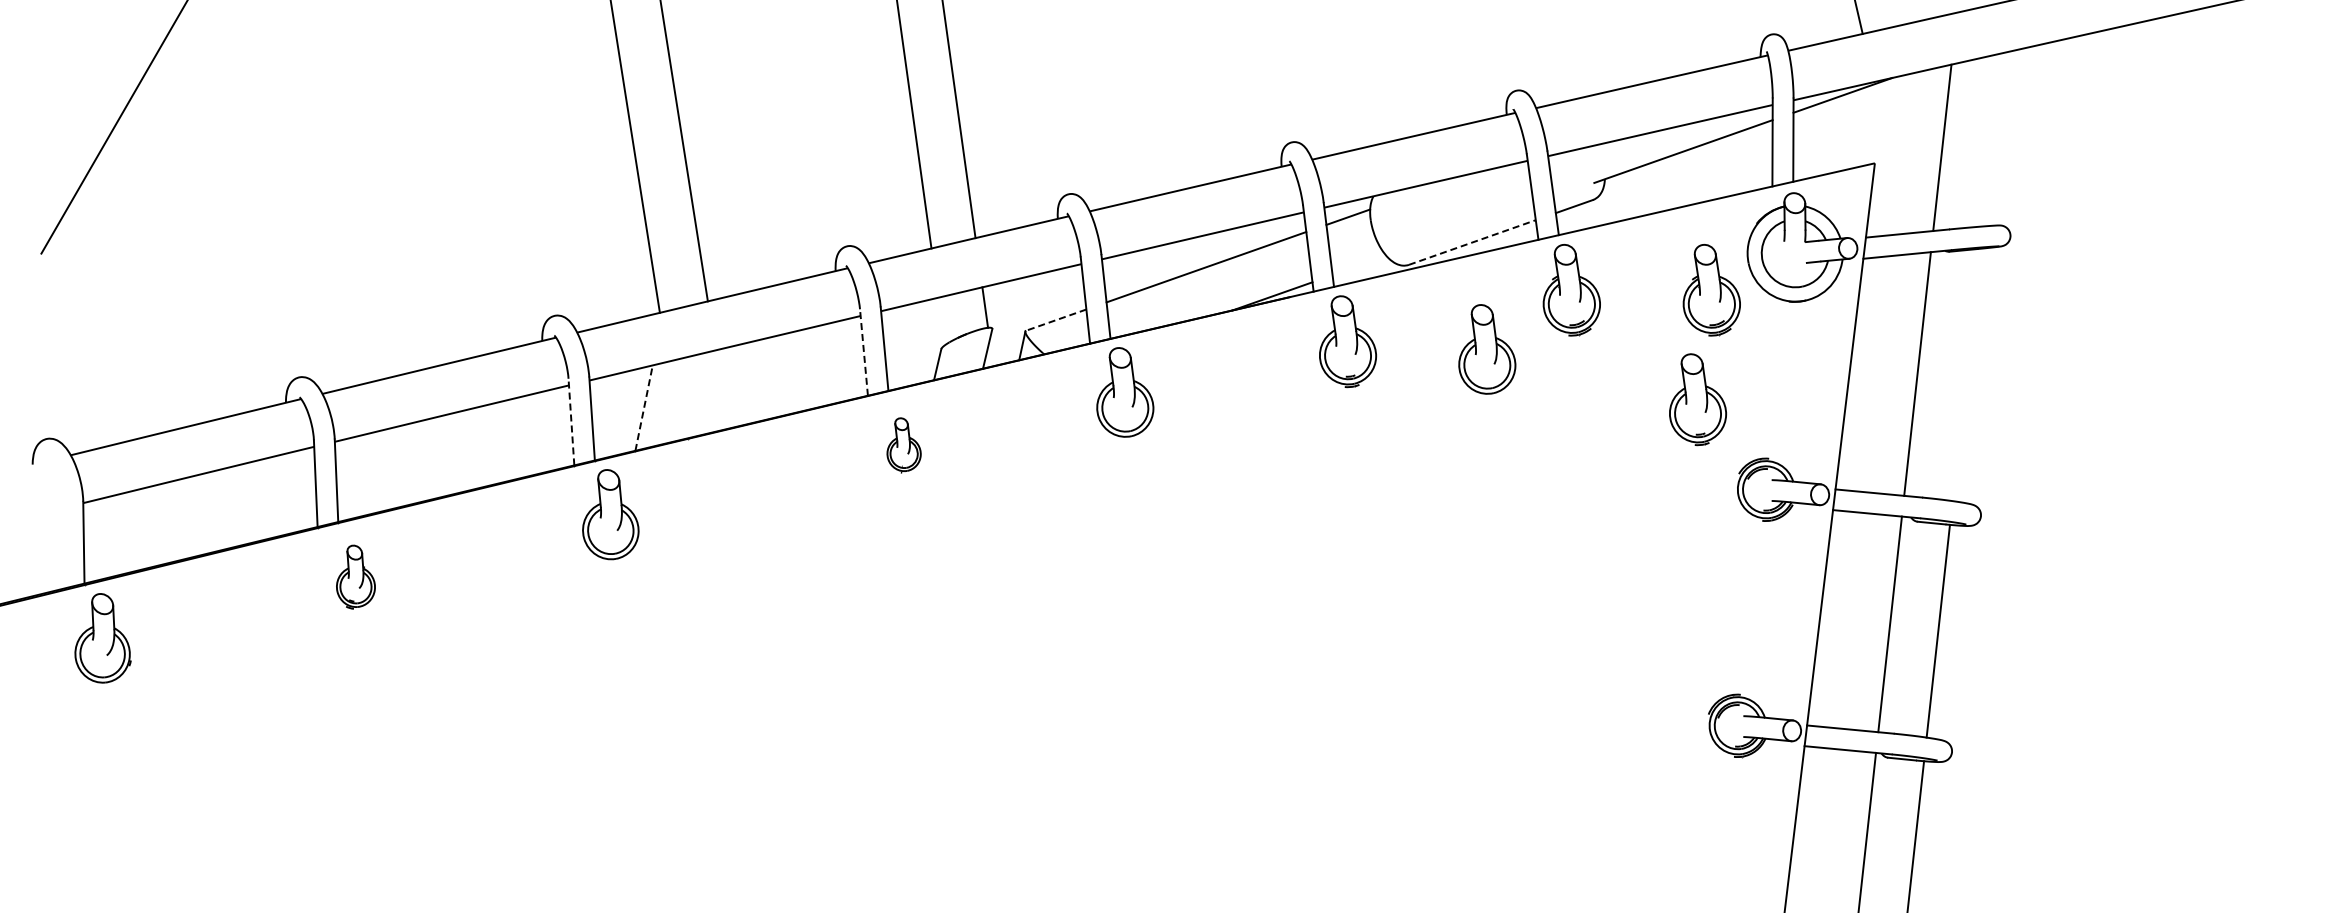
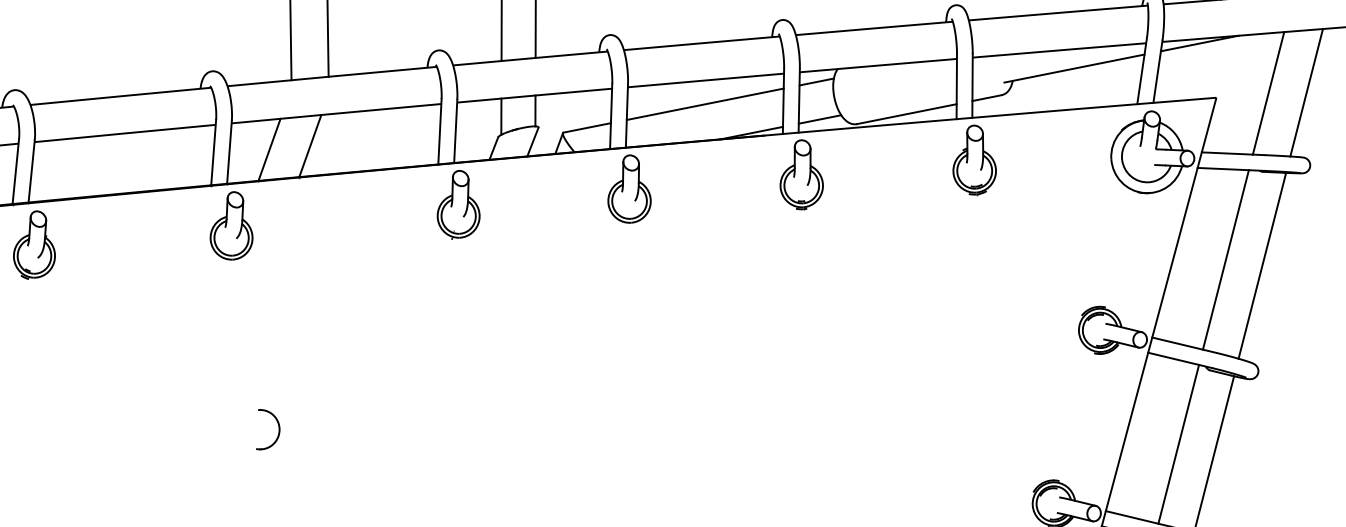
line: (1991, 139) -> (1306, 92), added
line: (1472, 242) -> (906, 114), dashed -> solid
line: (1359, 265) -> (819, 119), added
part: (1711, 290) -> (1080, 175), removed
line: (1056, 320) -> (587, 128), dashed -> solid
line: (941, 321) -> (501, 116), added
part: (1487, 349) -> (906, 195), removed
line: (863, 352) -> (439, 131), dashed -> solid
line: (1966, 374) -> (1262, 265), added
line: (696, 395) -> (310, 145), added
part: (1697, 399) -> (1058, 255), removed
line: (644, 408) -> (269, 150), dashed -> solid
line: (571, 421) -> (213, 152), dashed -> solid
part: (903, 445) -> (459, 205), size x1.67
part: (355, 577) -> (35, 245), size x1.43
part: (708, 776) -> (278, 432), added

